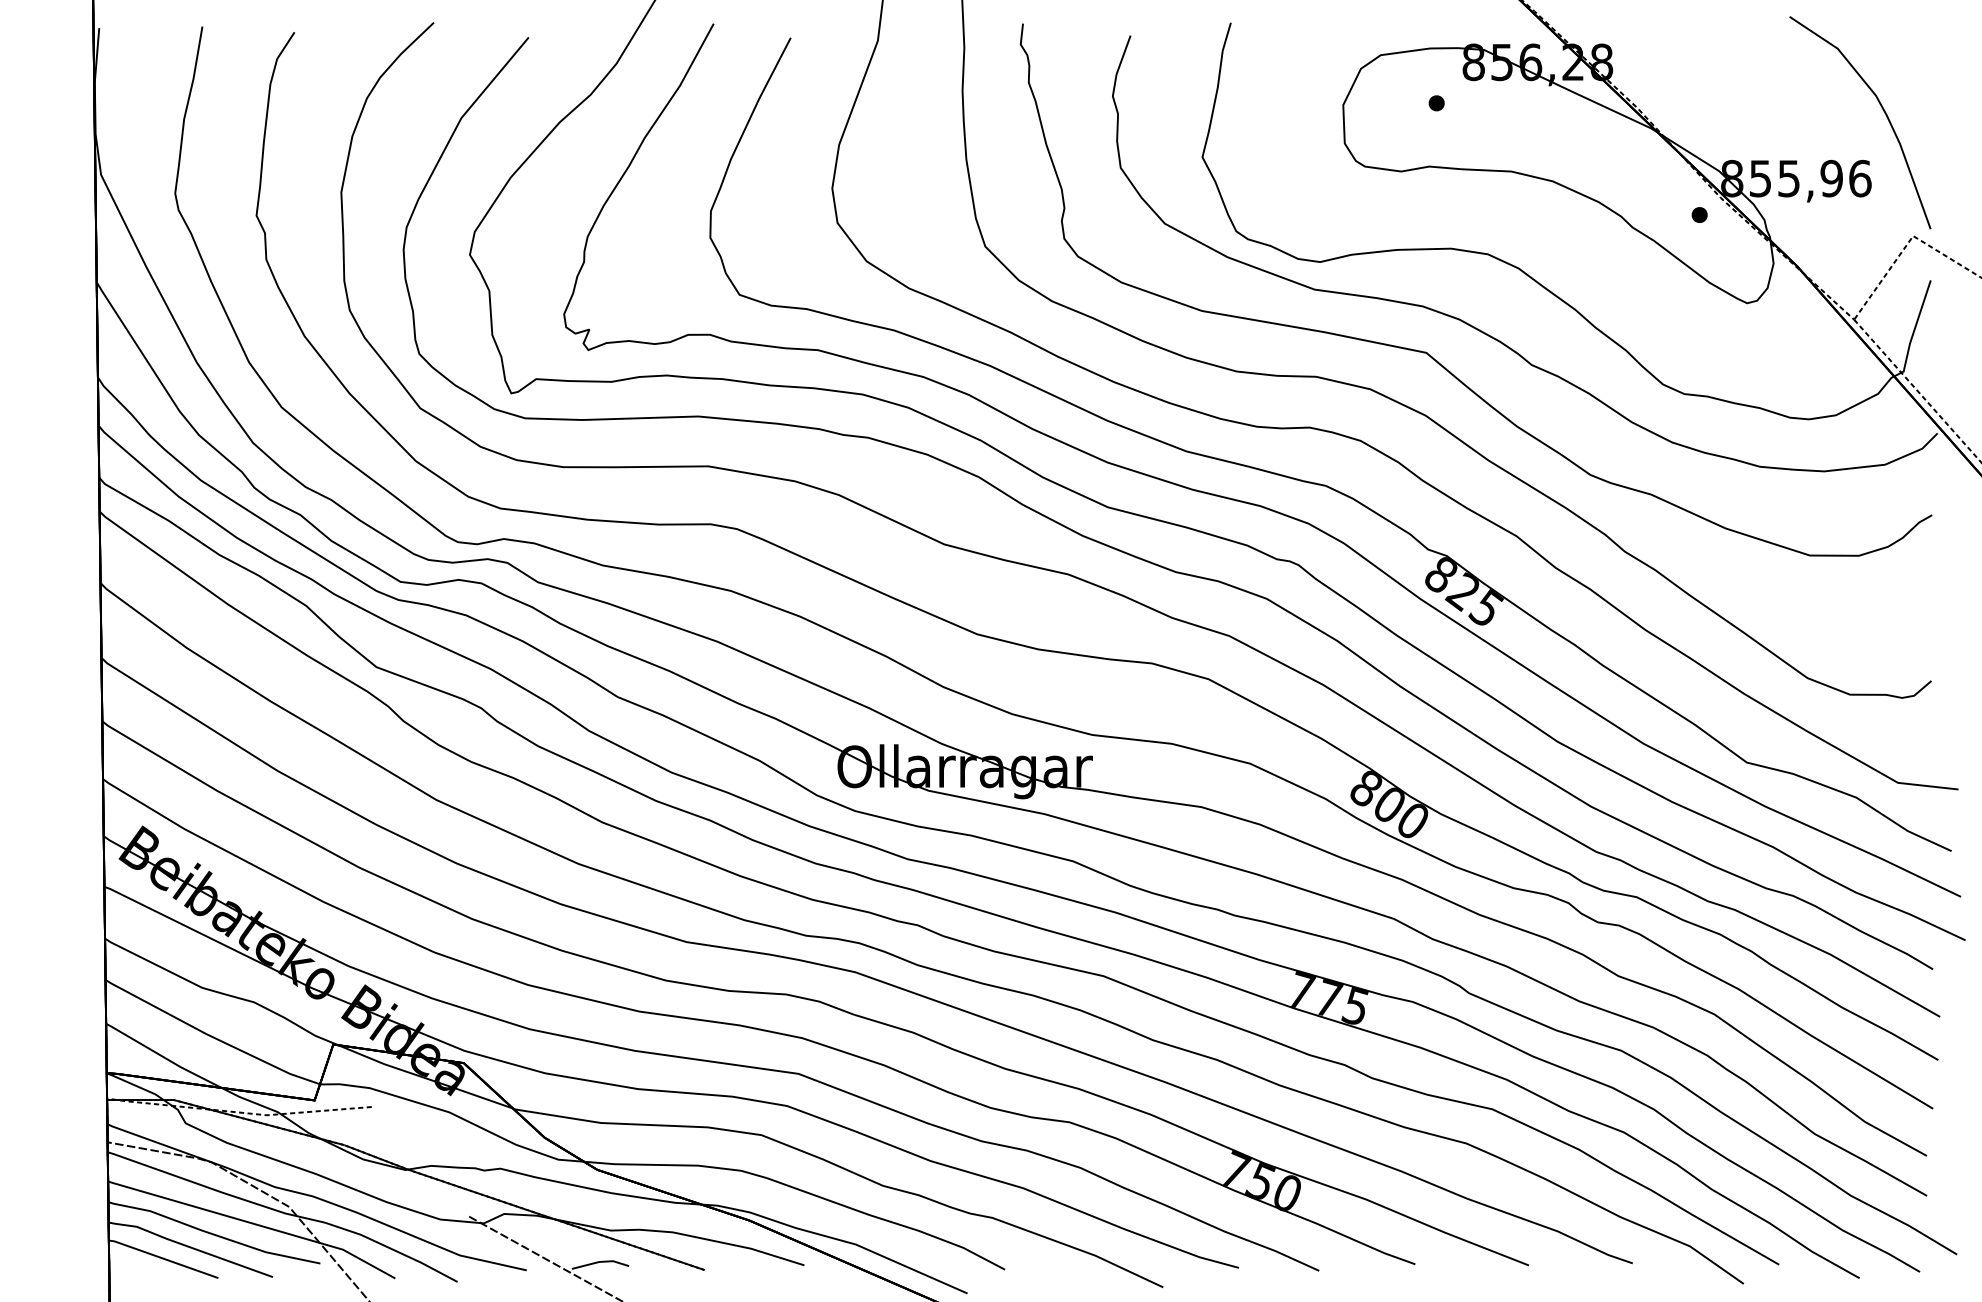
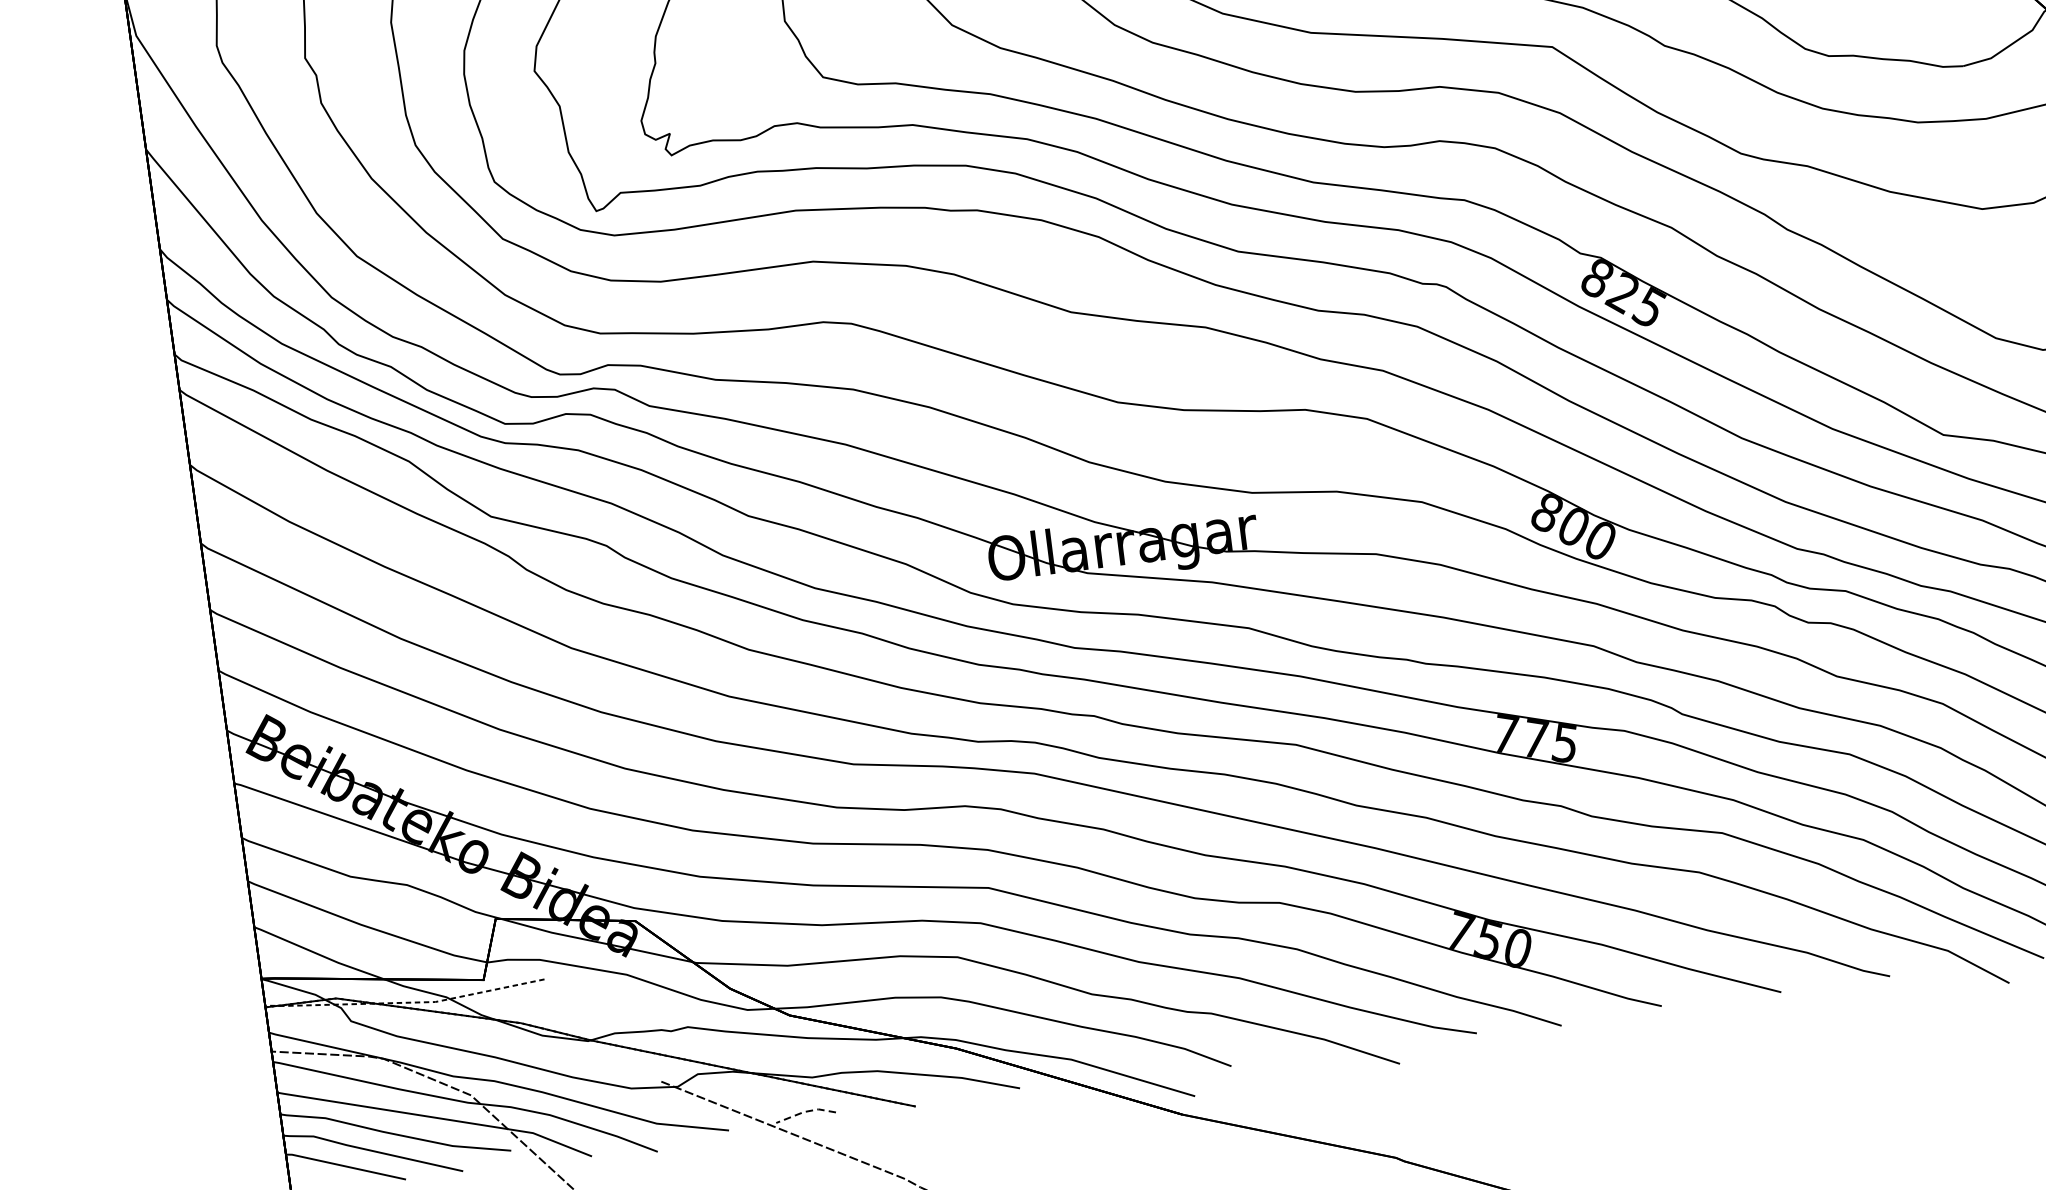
line: (600, 1261) -> (805, 1111), solid -> dashed

